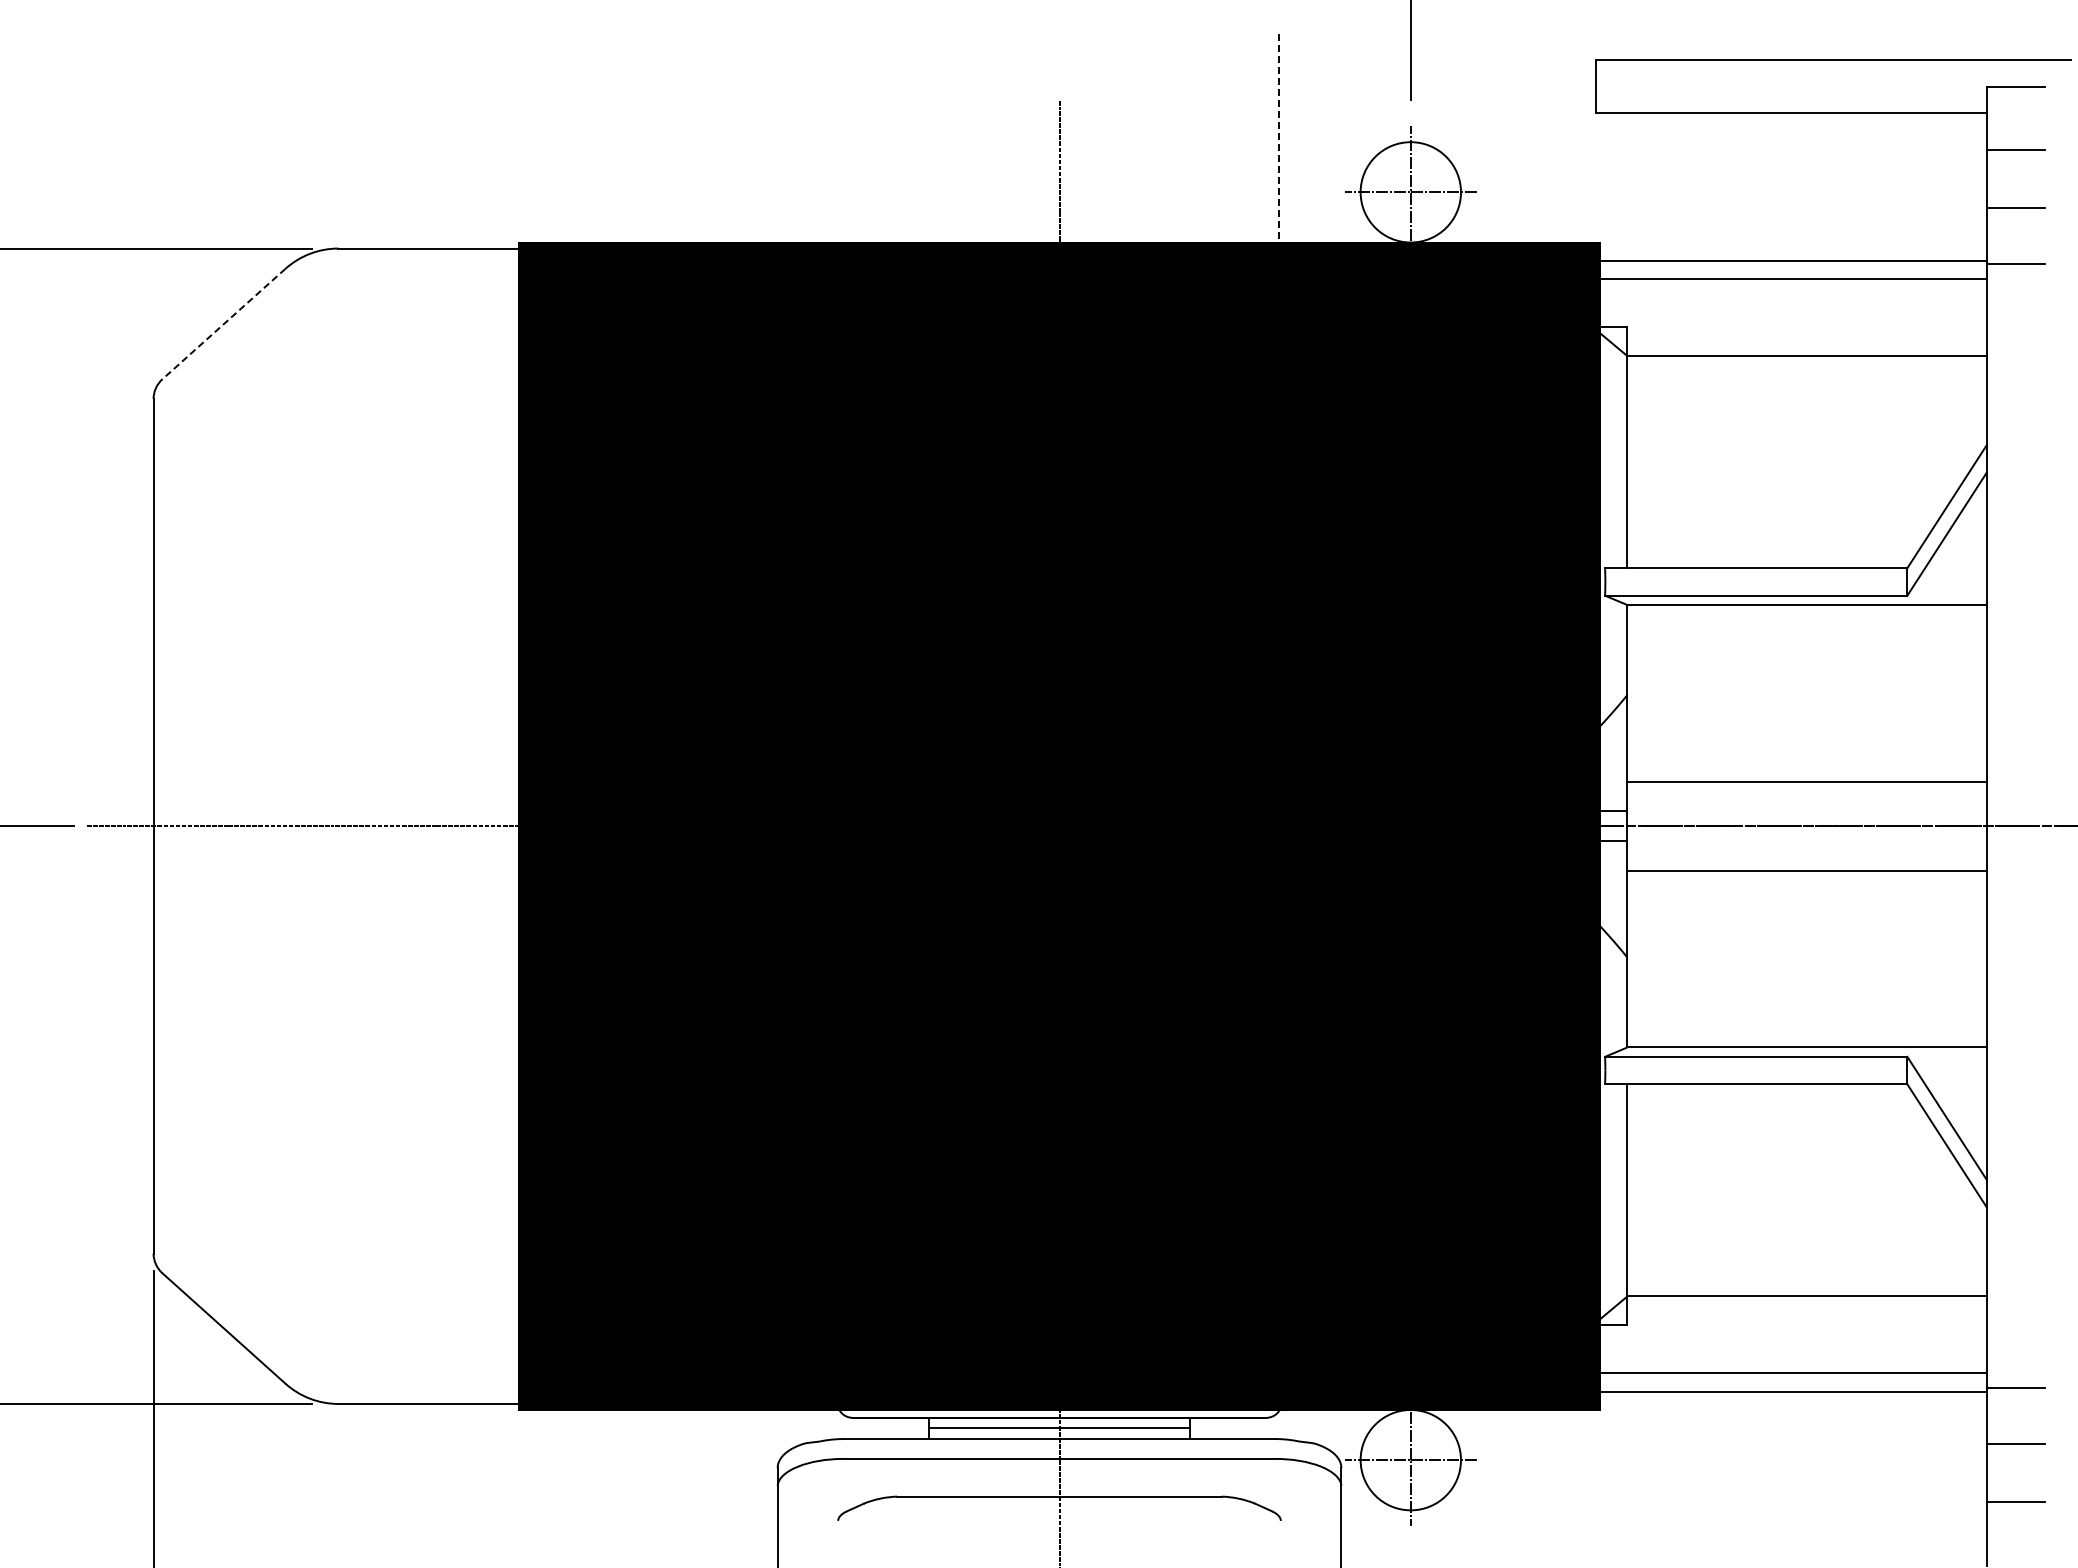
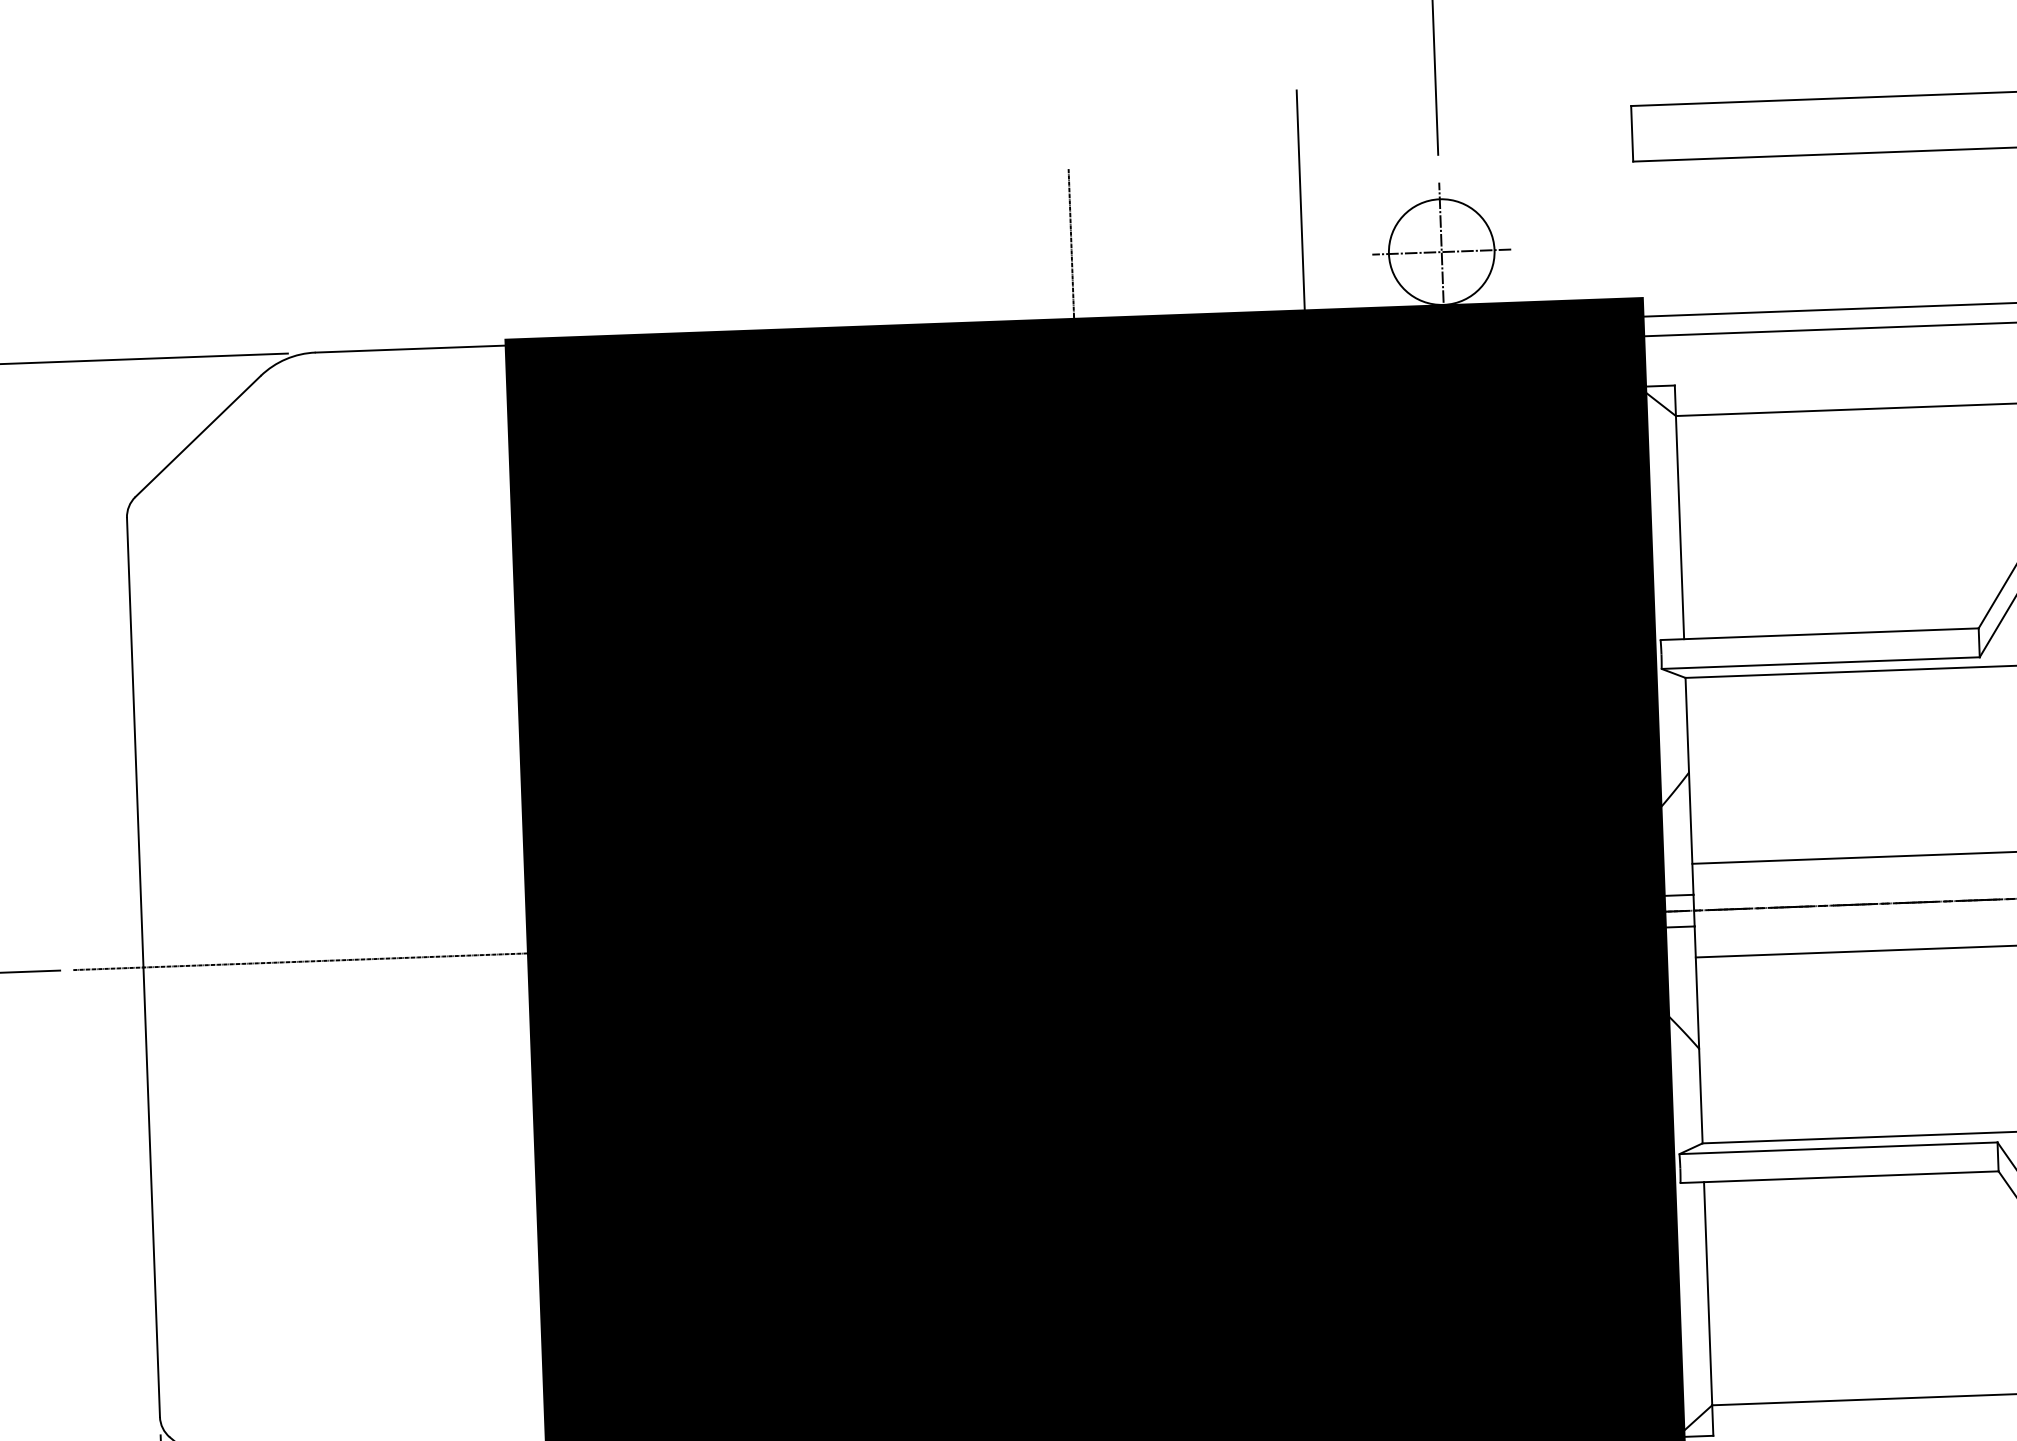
line: (1278, 154) -> (1301, 217), dashed -> solid
line: (223, 324) -> (197, 436), dashed -> solid

